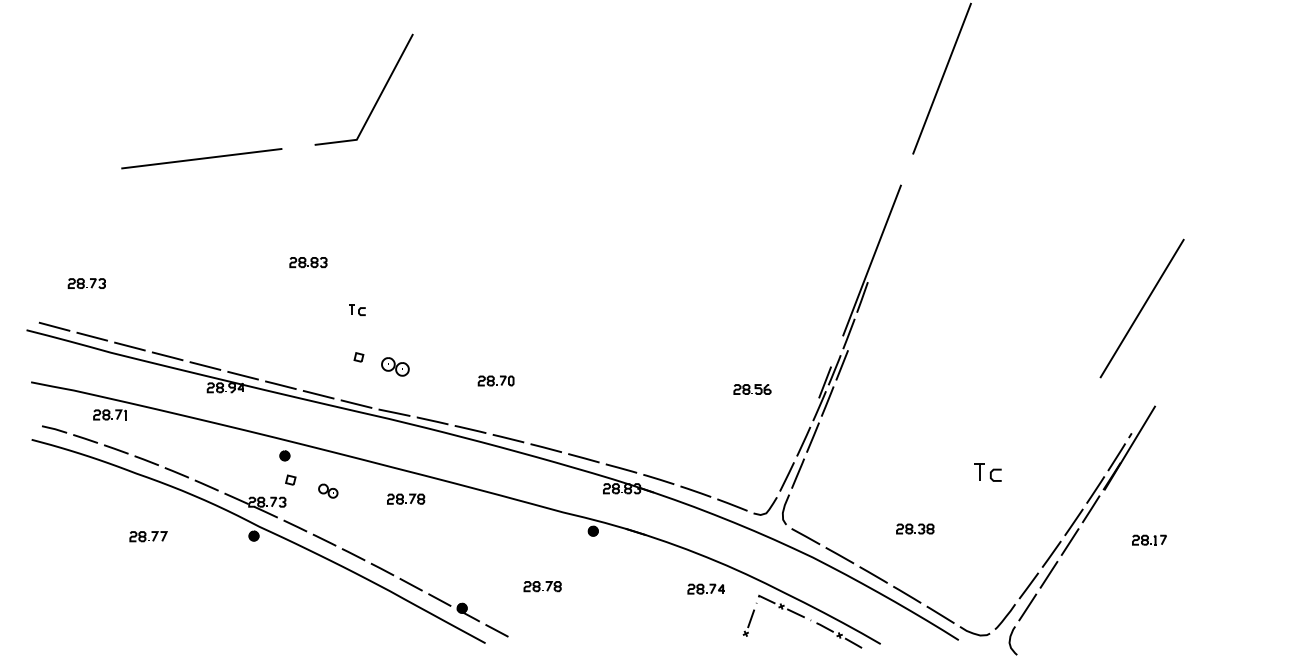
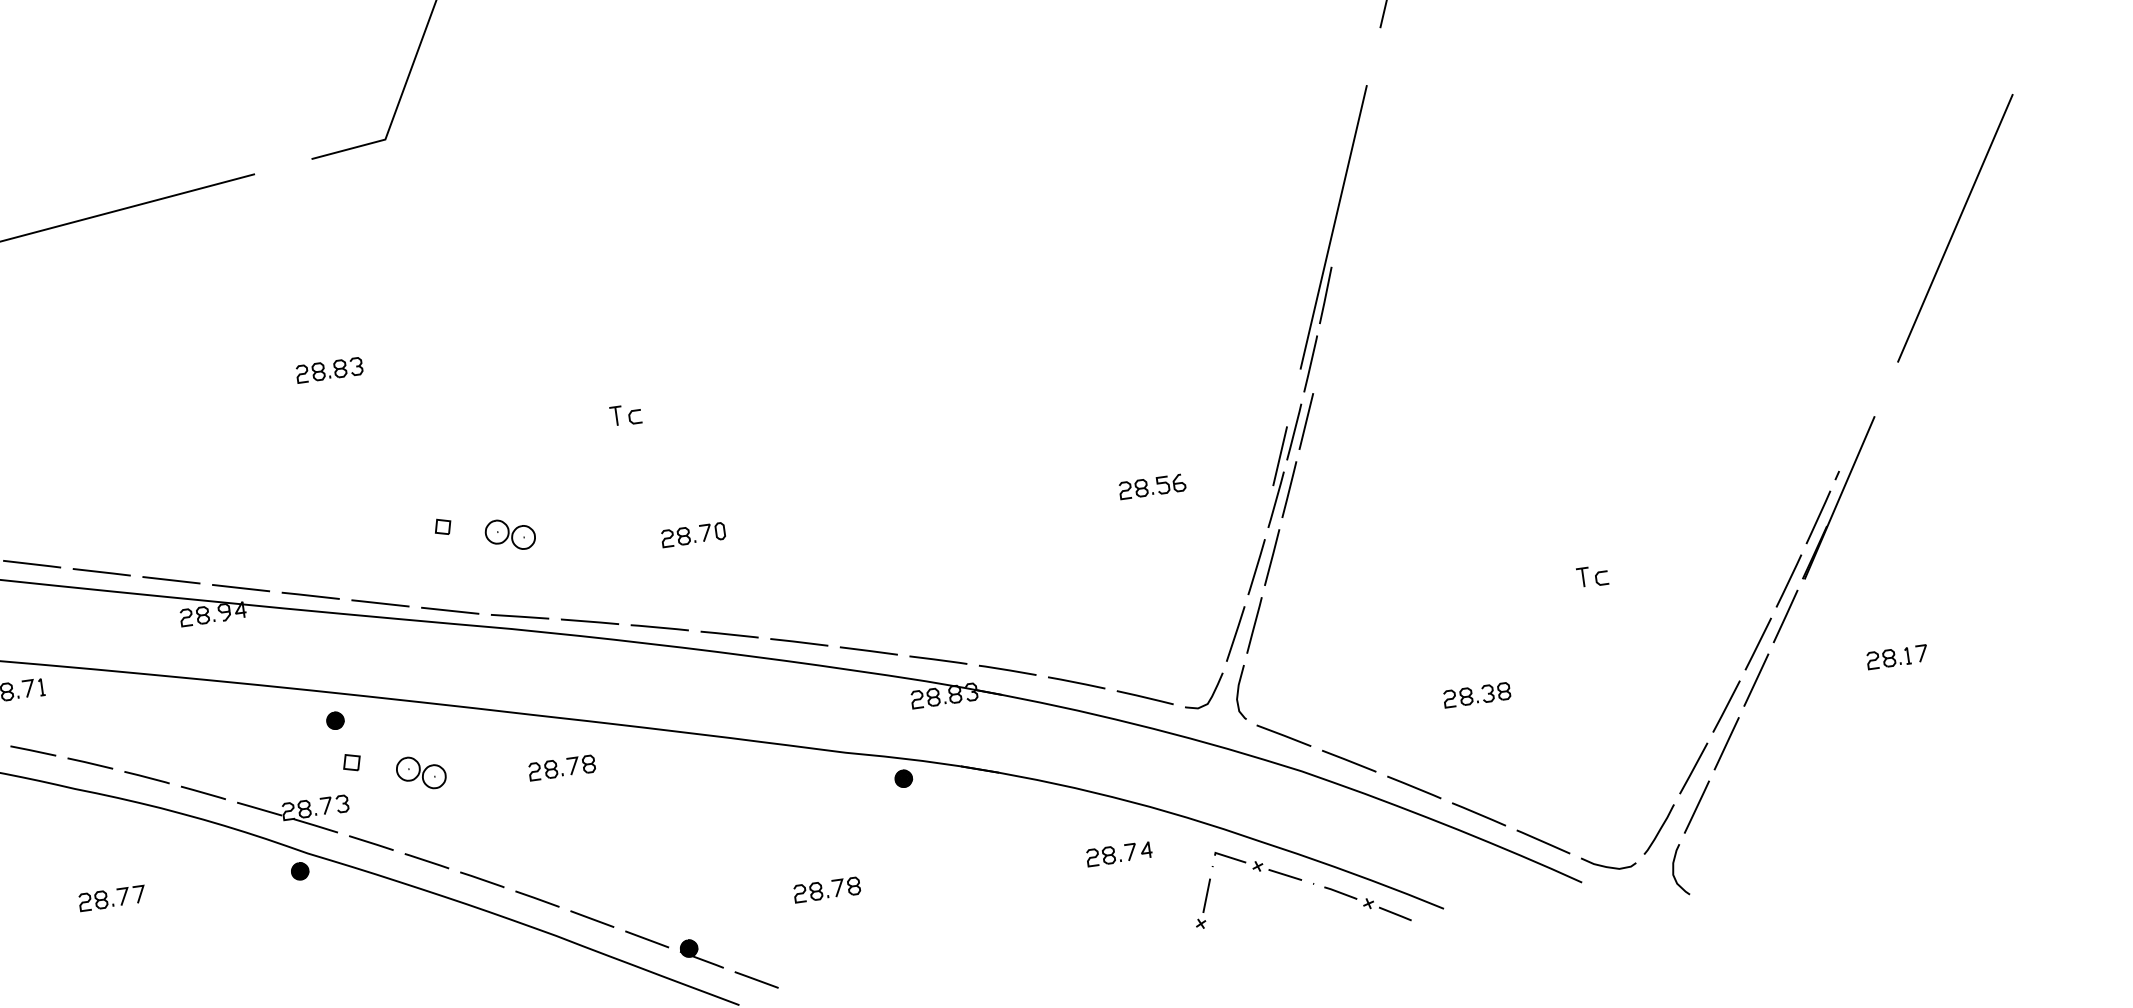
line: (1141, 308) -> (1954, 228), moved
part: (357, 309) -> (626, 414), moved
part: (987, 472) -> (1591, 576), size x0.62
part: (328, 490) -> (421, 771), size x1.43

